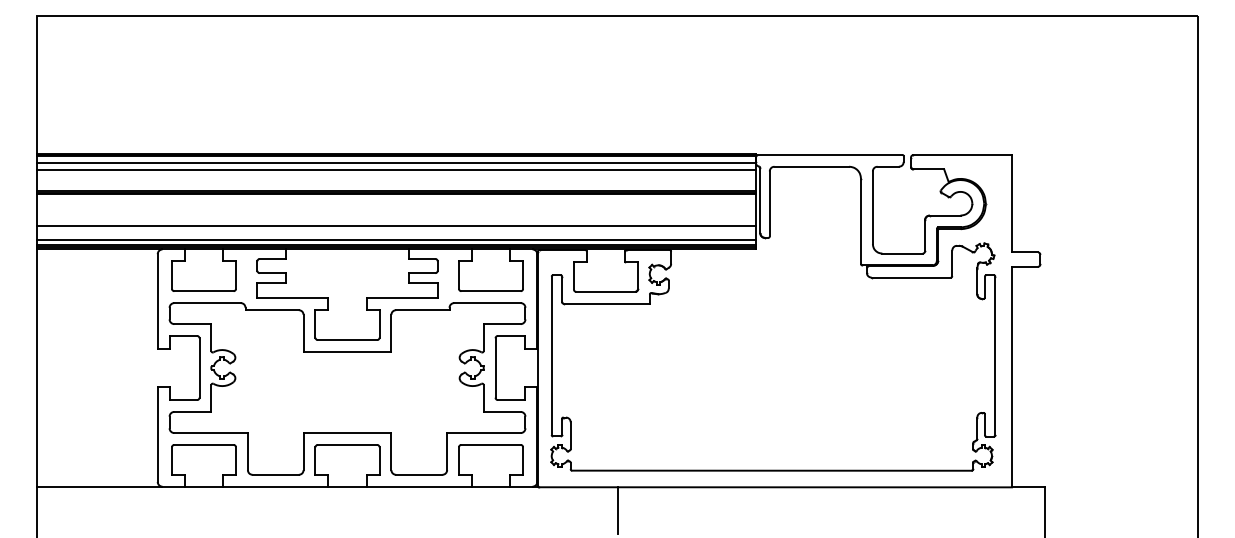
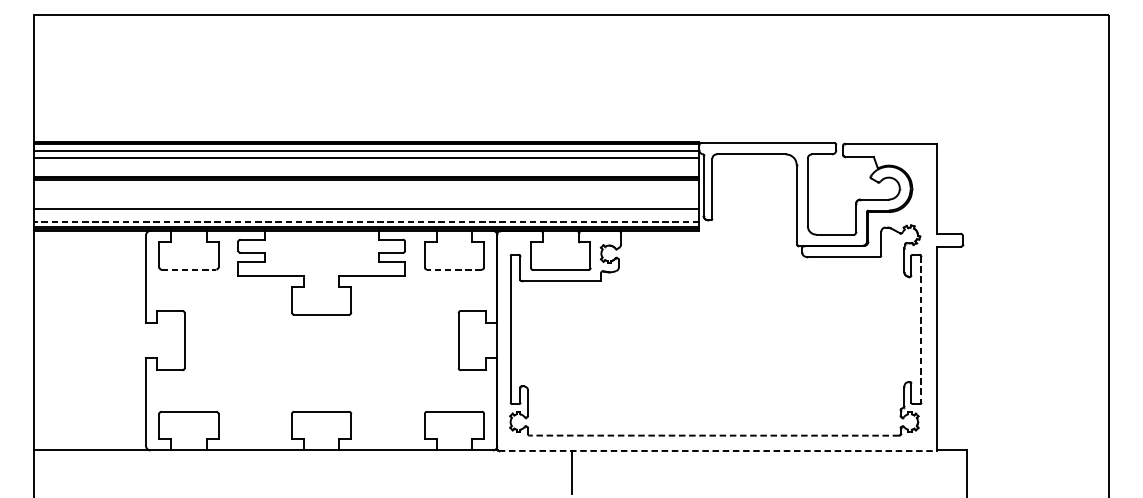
line: (395, 239) -> (366, 221), solid -> dashed
line: (204, 291) -> (189, 269), solid -> dashed
line: (491, 291) -> (454, 269), solid -> dashed
line: (995, 356) -> (921, 329), solid -> dashed
part: (347, 388) -> (321, 359), removed
line: (771, 470) -> (713, 435), solid -> dashed
line: (775, 487) -> (717, 451), solid -> dashed

